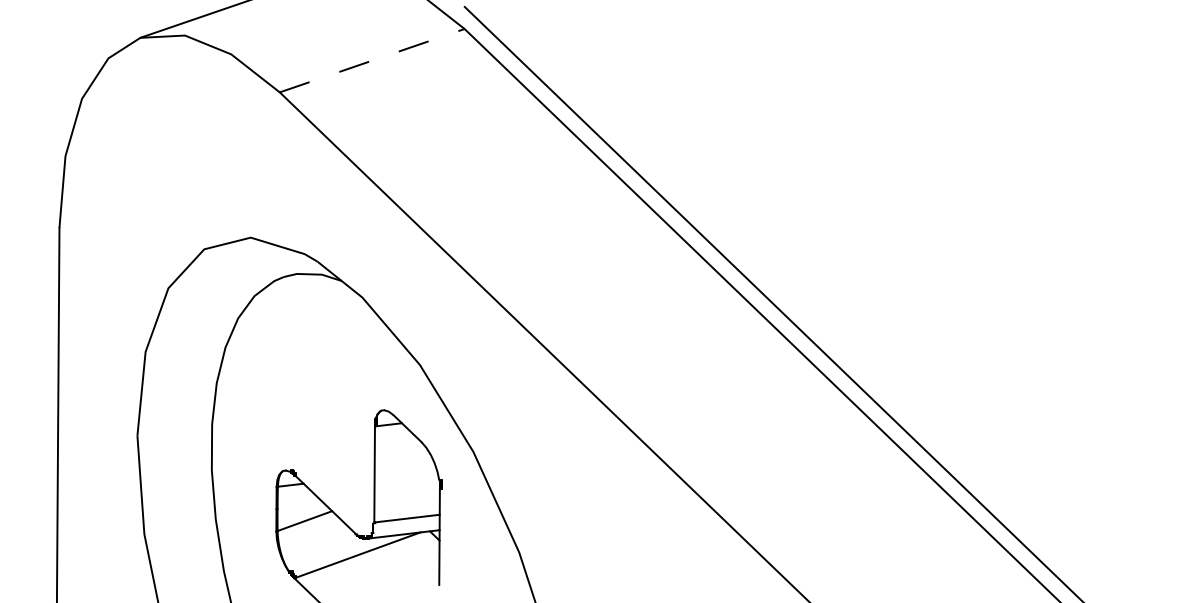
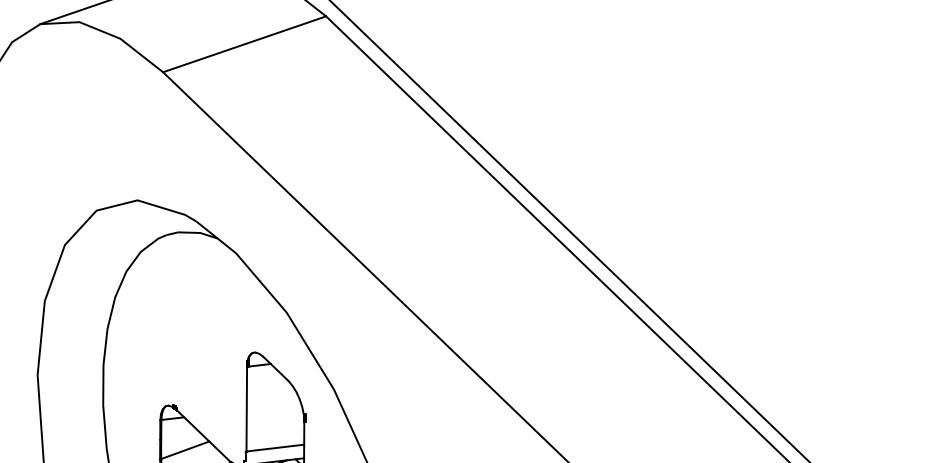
line: (372, 60) -> (244, 44), dashed -> solid

